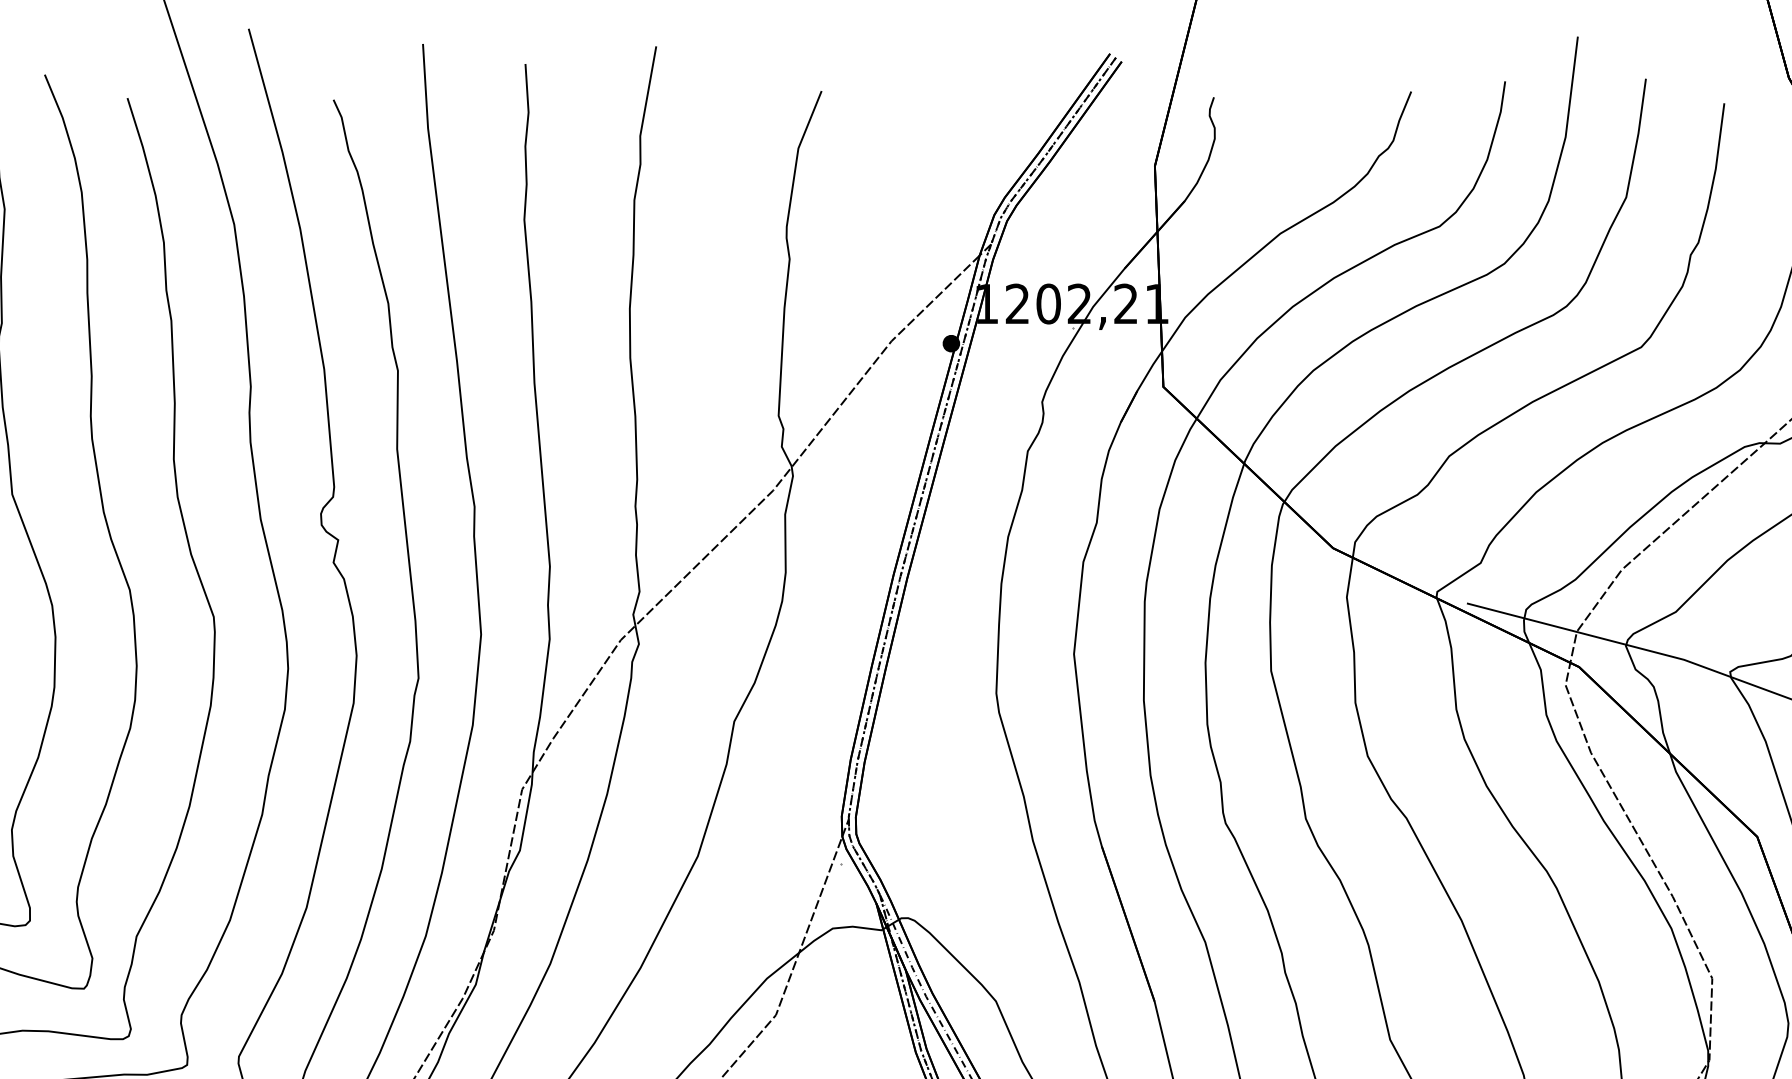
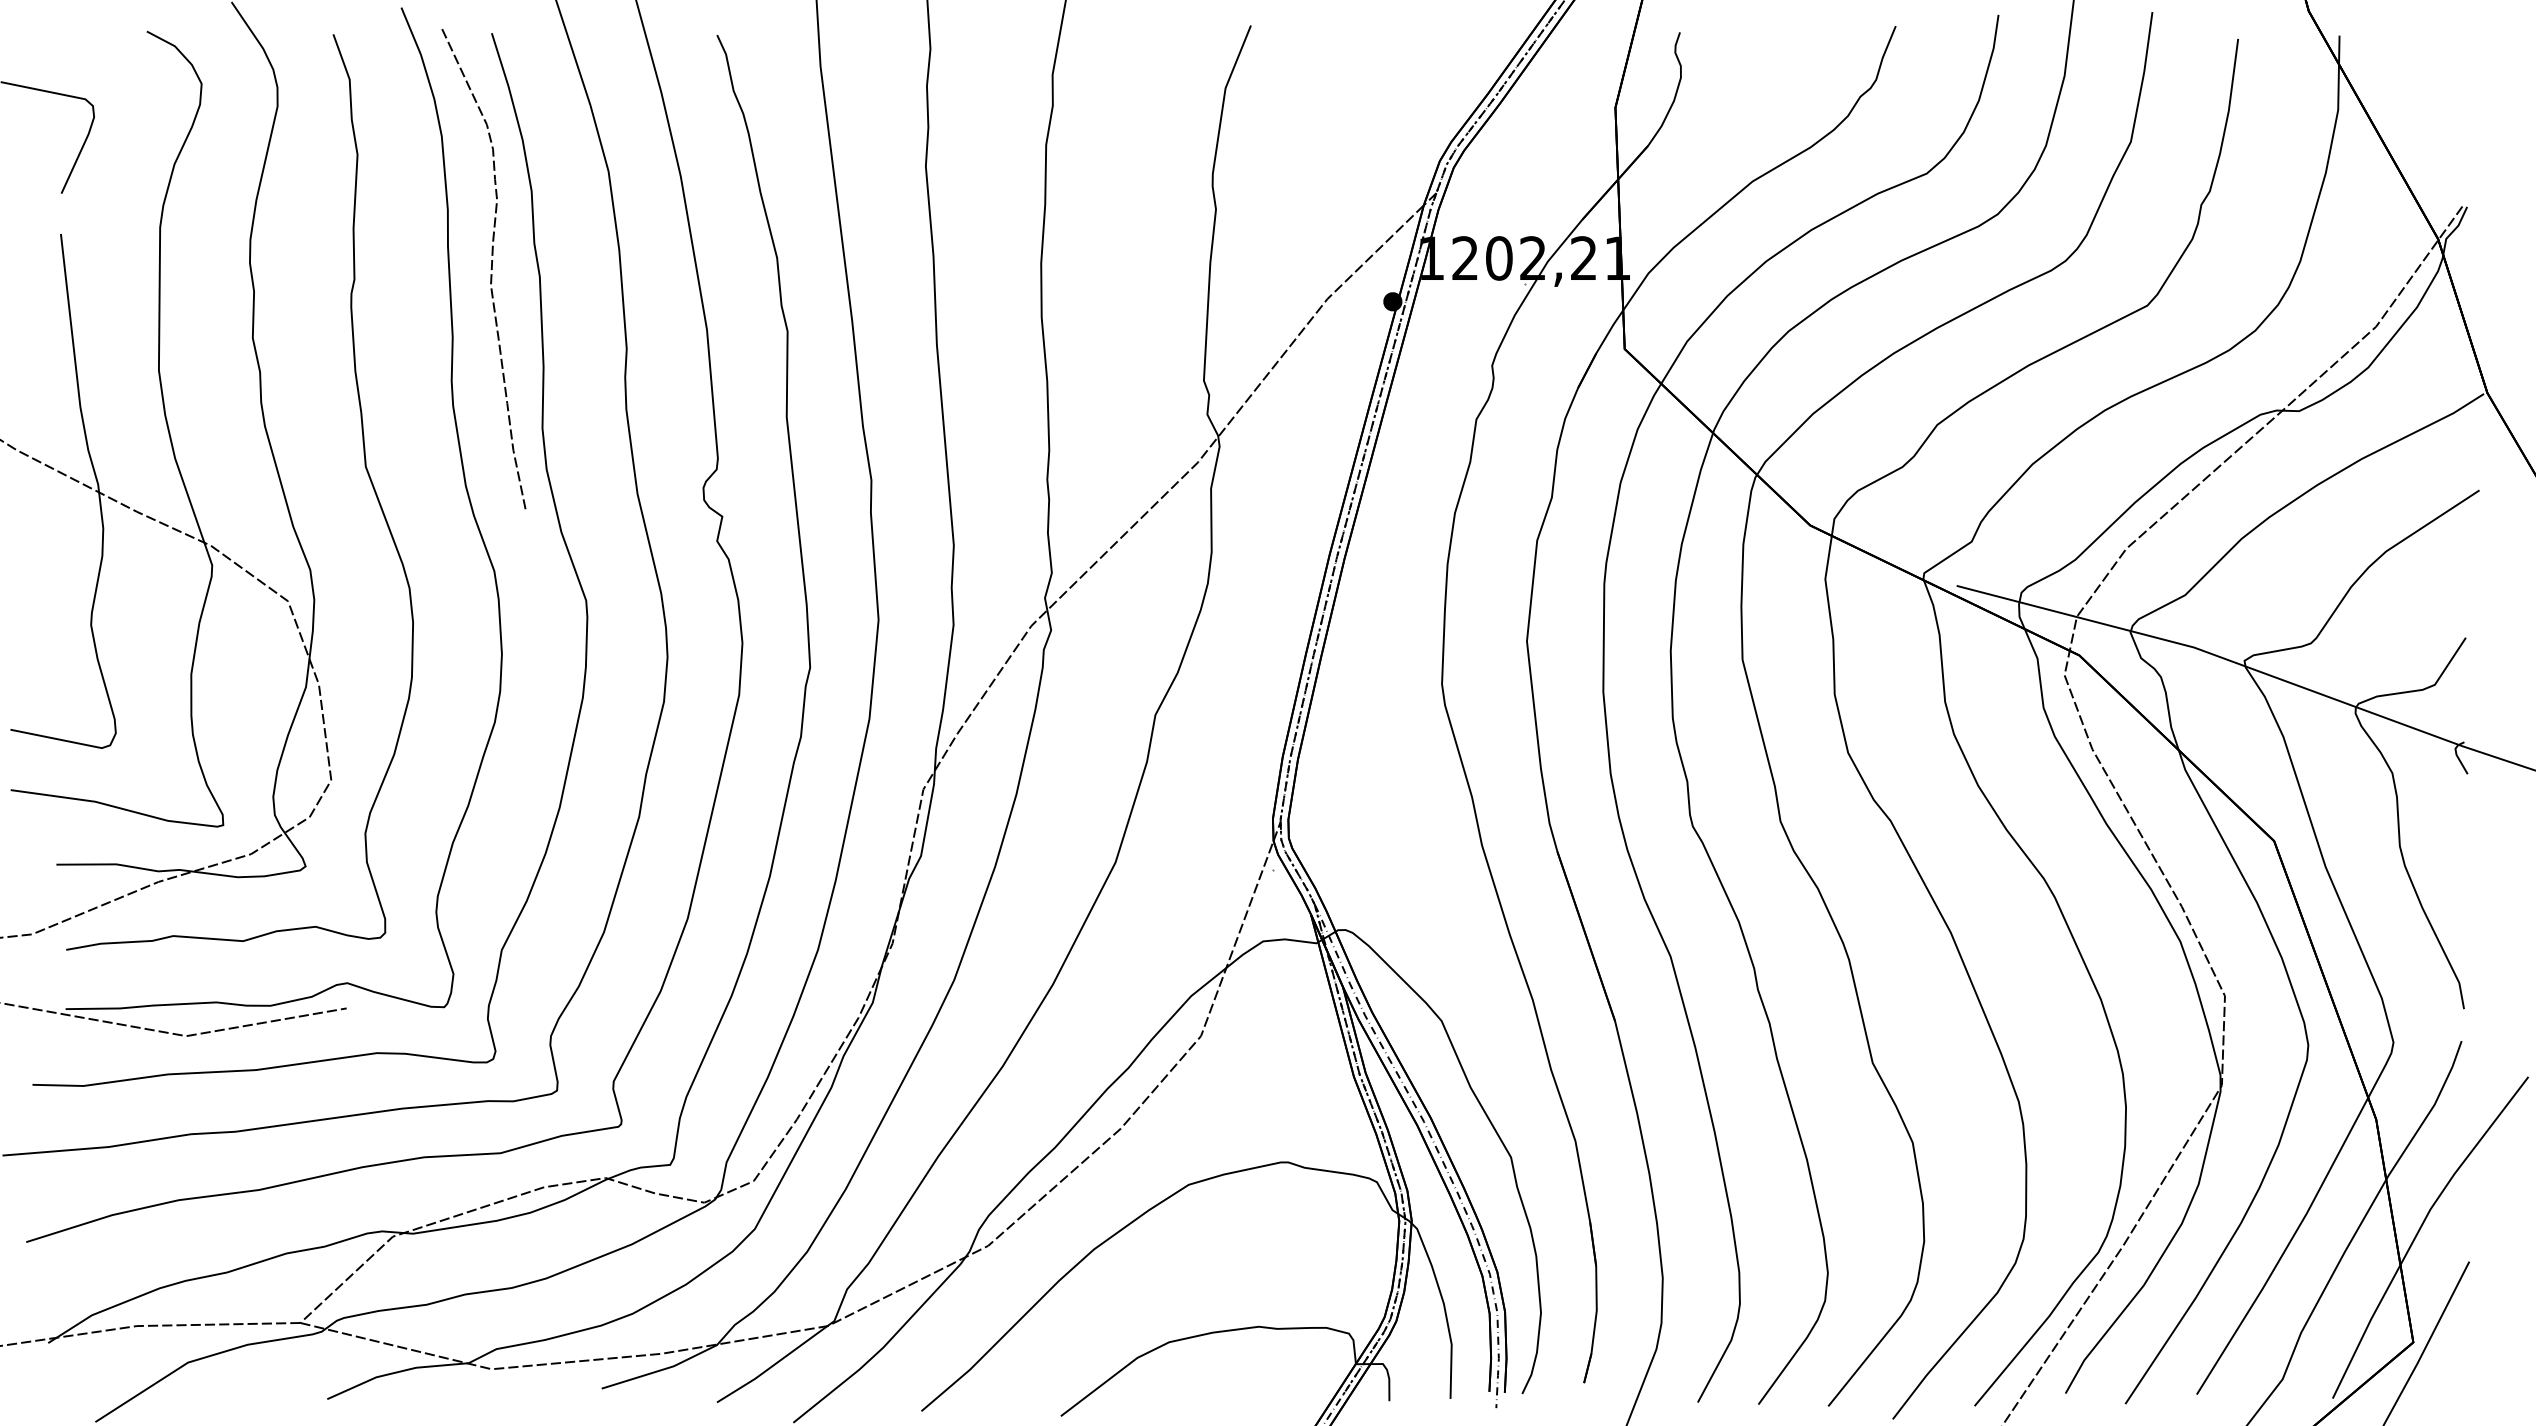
curve: (126, 314) -> (490, 269), added

